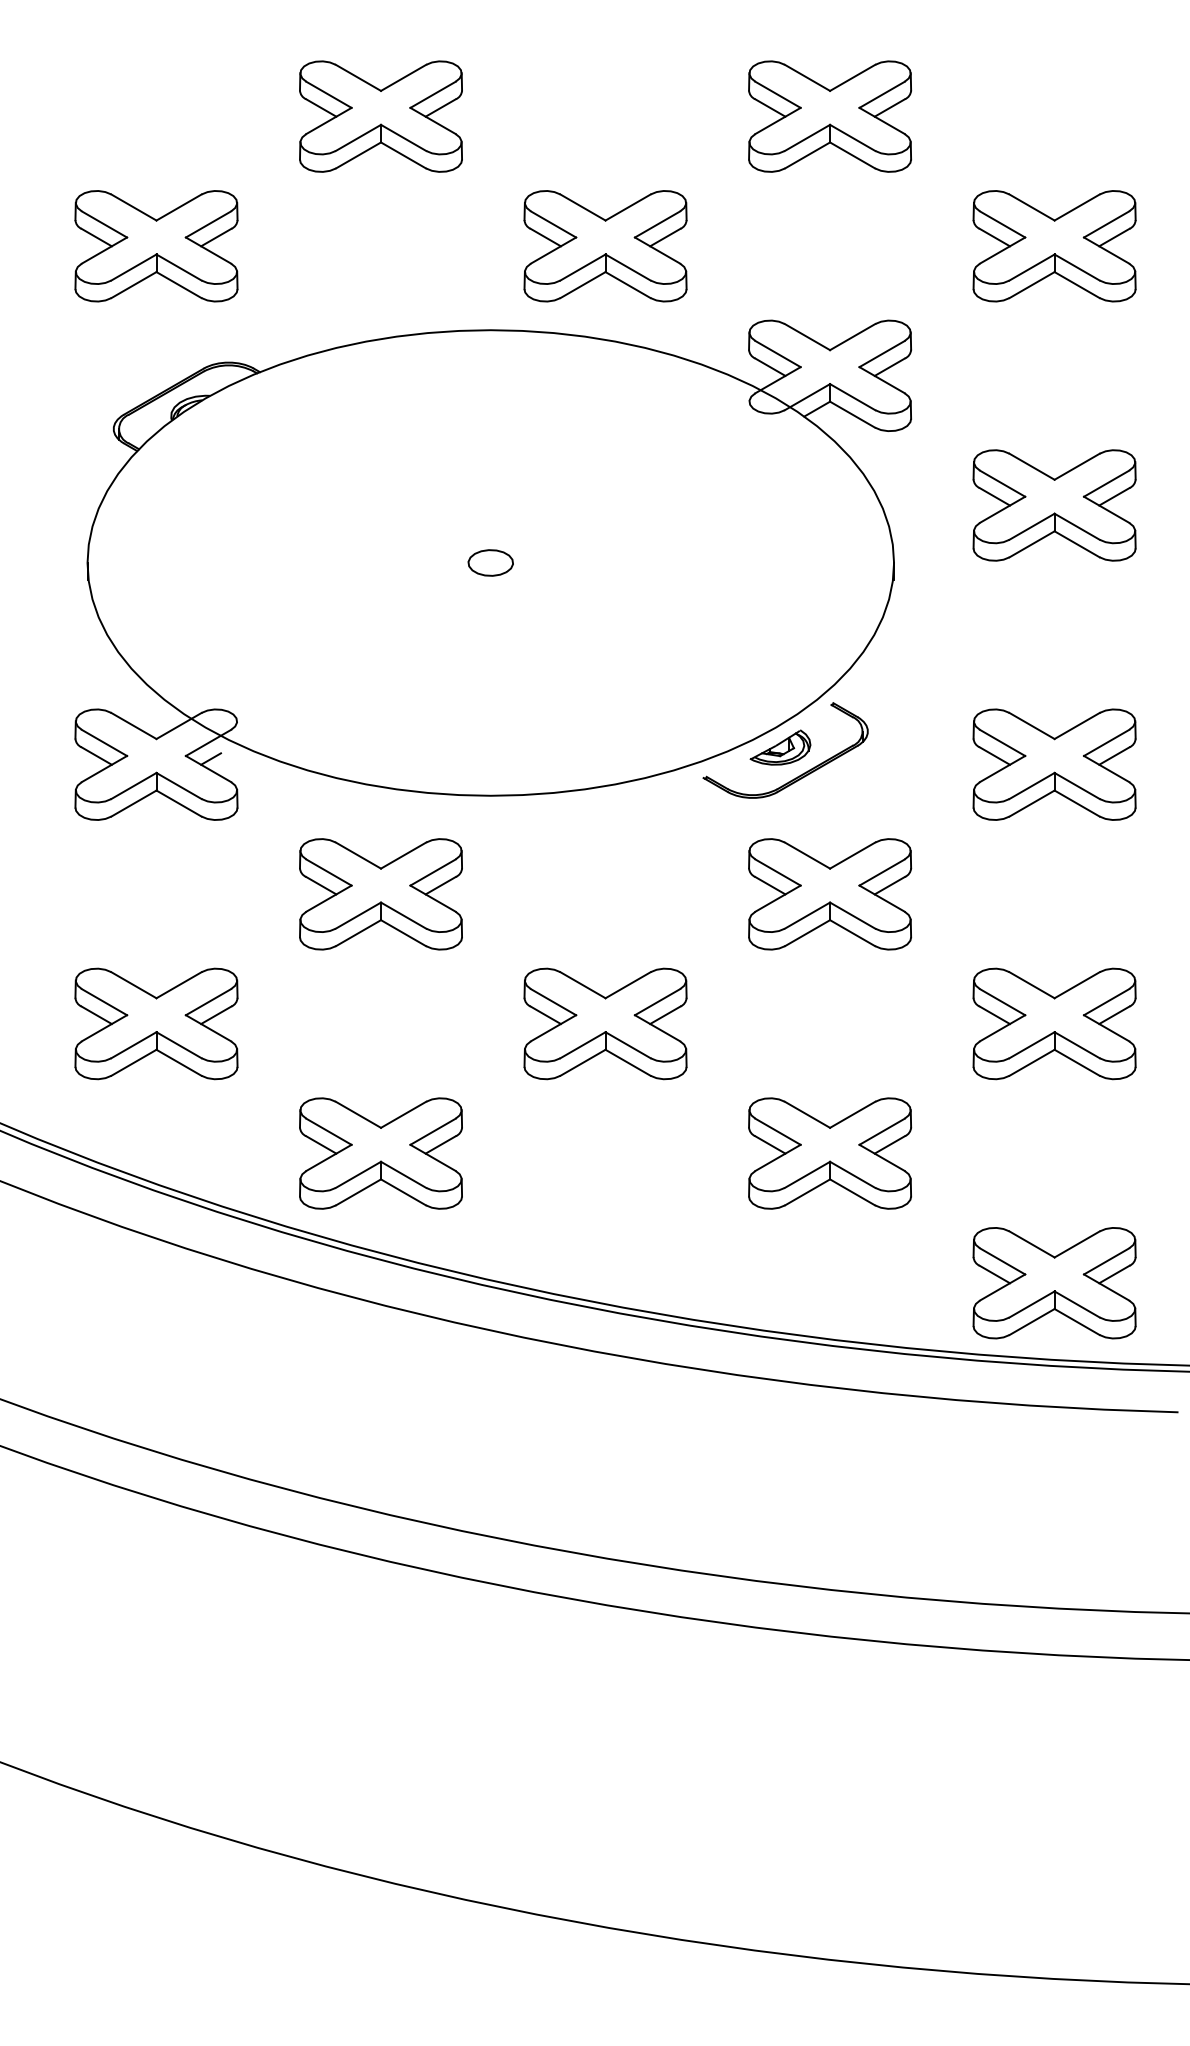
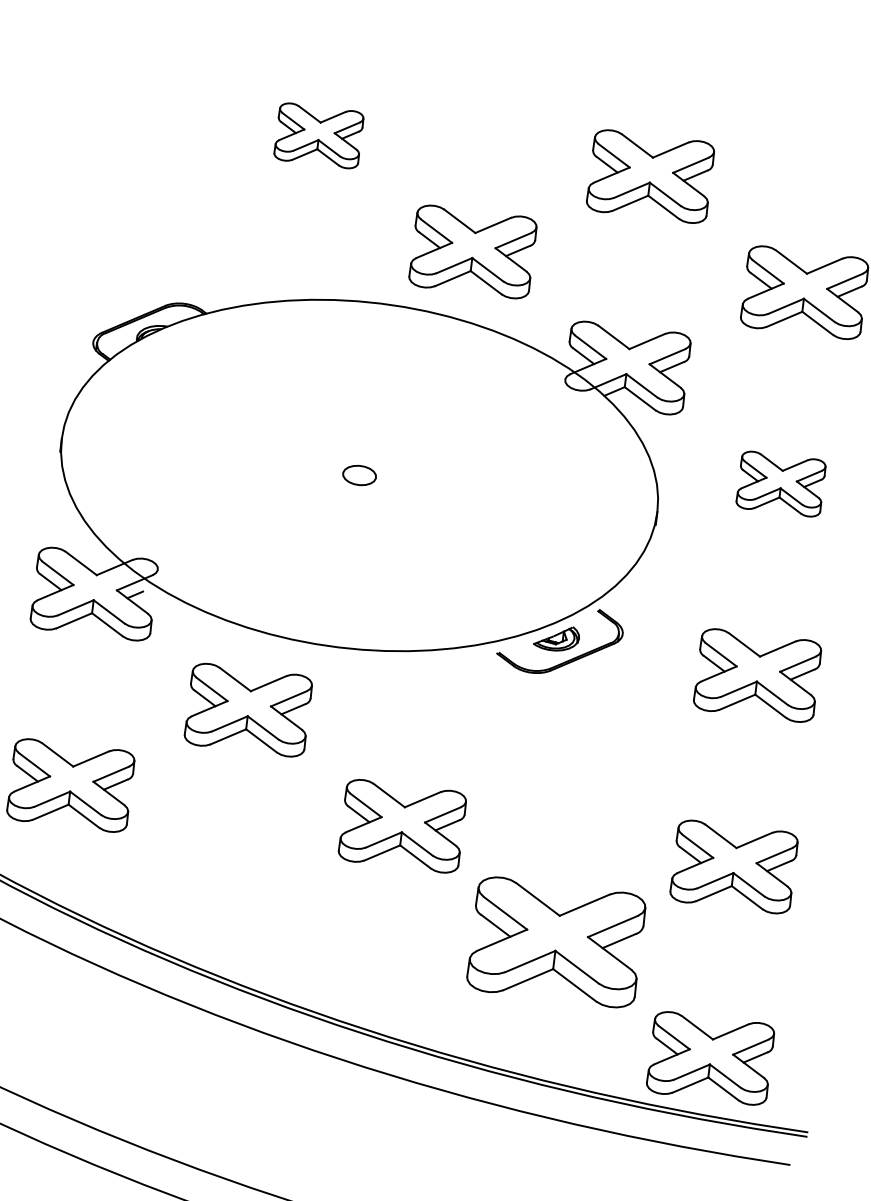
part: (380, 116) -> (318, 135), size x0.7
part: (156, 246) -> (141, 211), removed
part: (1054, 505) -> (781, 484), size x0.7
part: (830, 894) -> (580, 751), removed
part: (380, 1153) -> (224, 901), removed
part: (830, 1153) -> (556, 942), size x1.4

